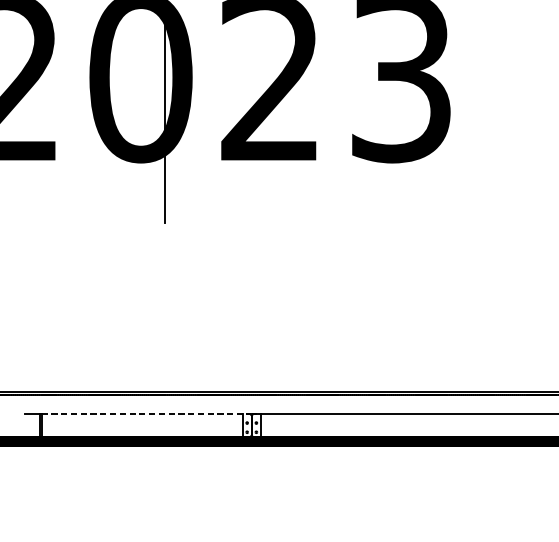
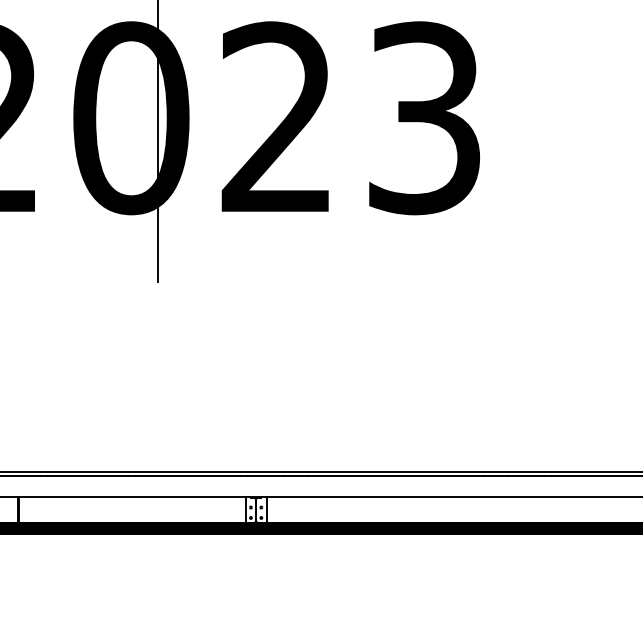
line: (144, 414) -> (135, 497), dashed -> solid

